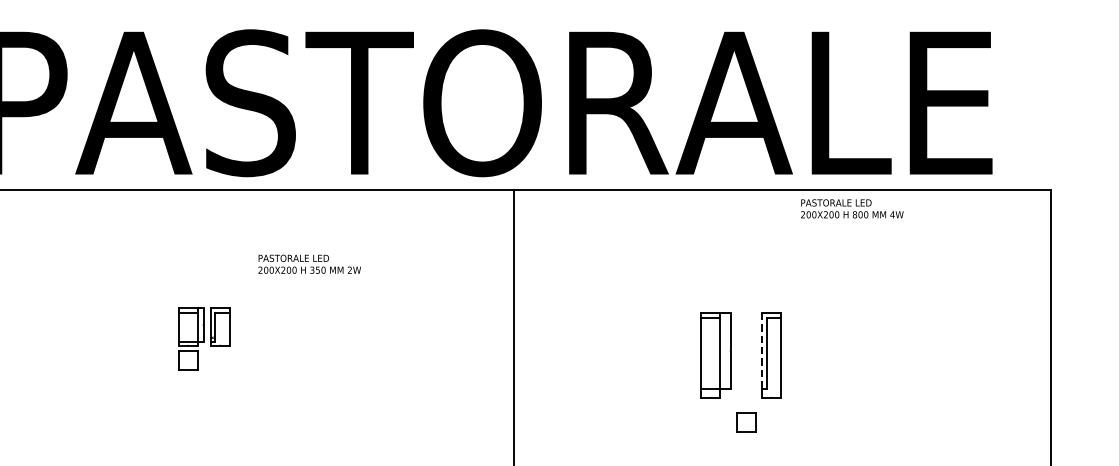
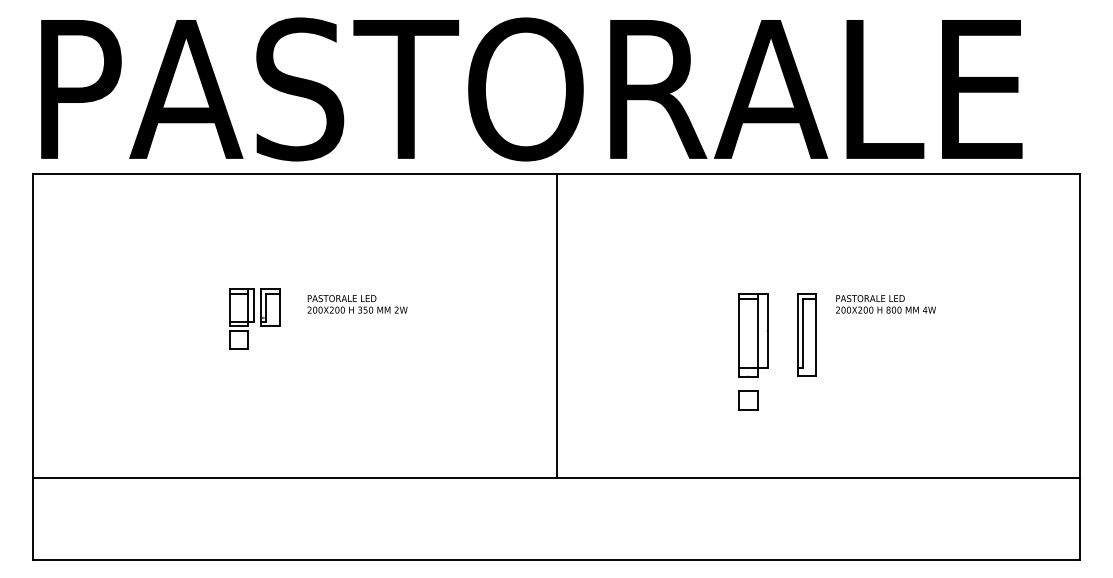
text: (851, 209) -> (885, 304), moved
text: (309, 264) -> (357, 304), moved
line: (761, 351) -> (797, 331), dashed -> solid
part: (747, 422) -> (748, 400), moved

